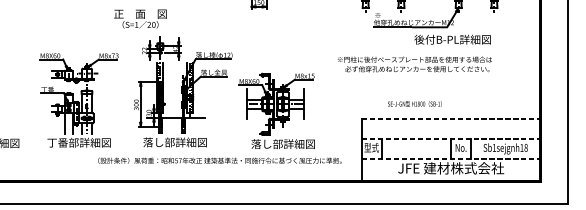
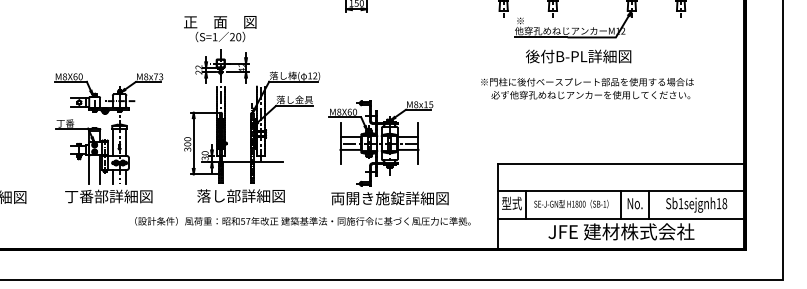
text: (140, 18) -> (220, 28), moved
text: (452, 39) -> (578, 56), moved
text: (414, 64) -> (587, 88), moved
text: (414, 104) -> (571, 204), moved
line: (451, 119) -> (621, 164), dashed -> solid
line: (451, 139) -> (621, 191), dashed -> solid
text: (282, 144) -> (389, 198), 落し部詳細図 -> 両開き施錠詳細図
line: (451, 158) -> (621, 218), dashed -> solid

